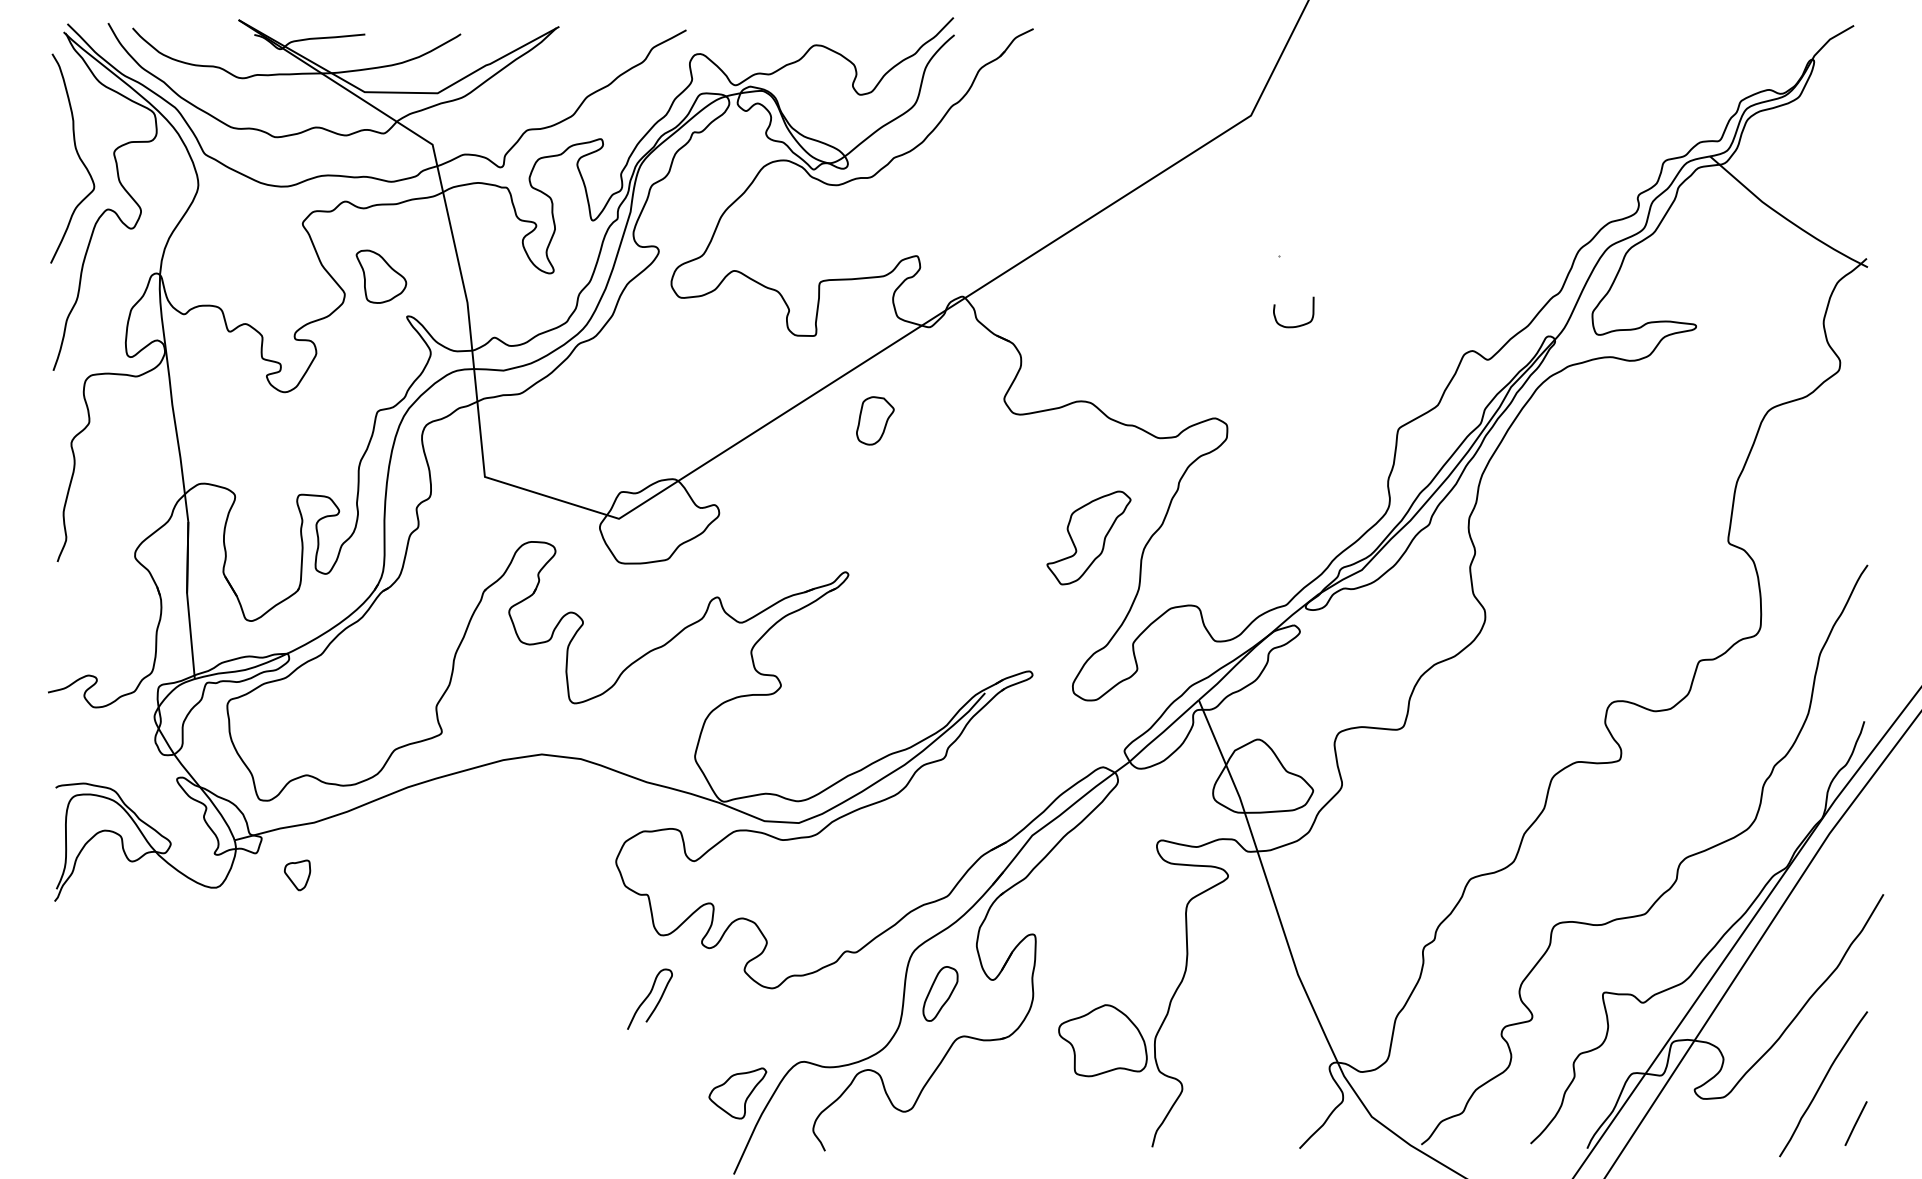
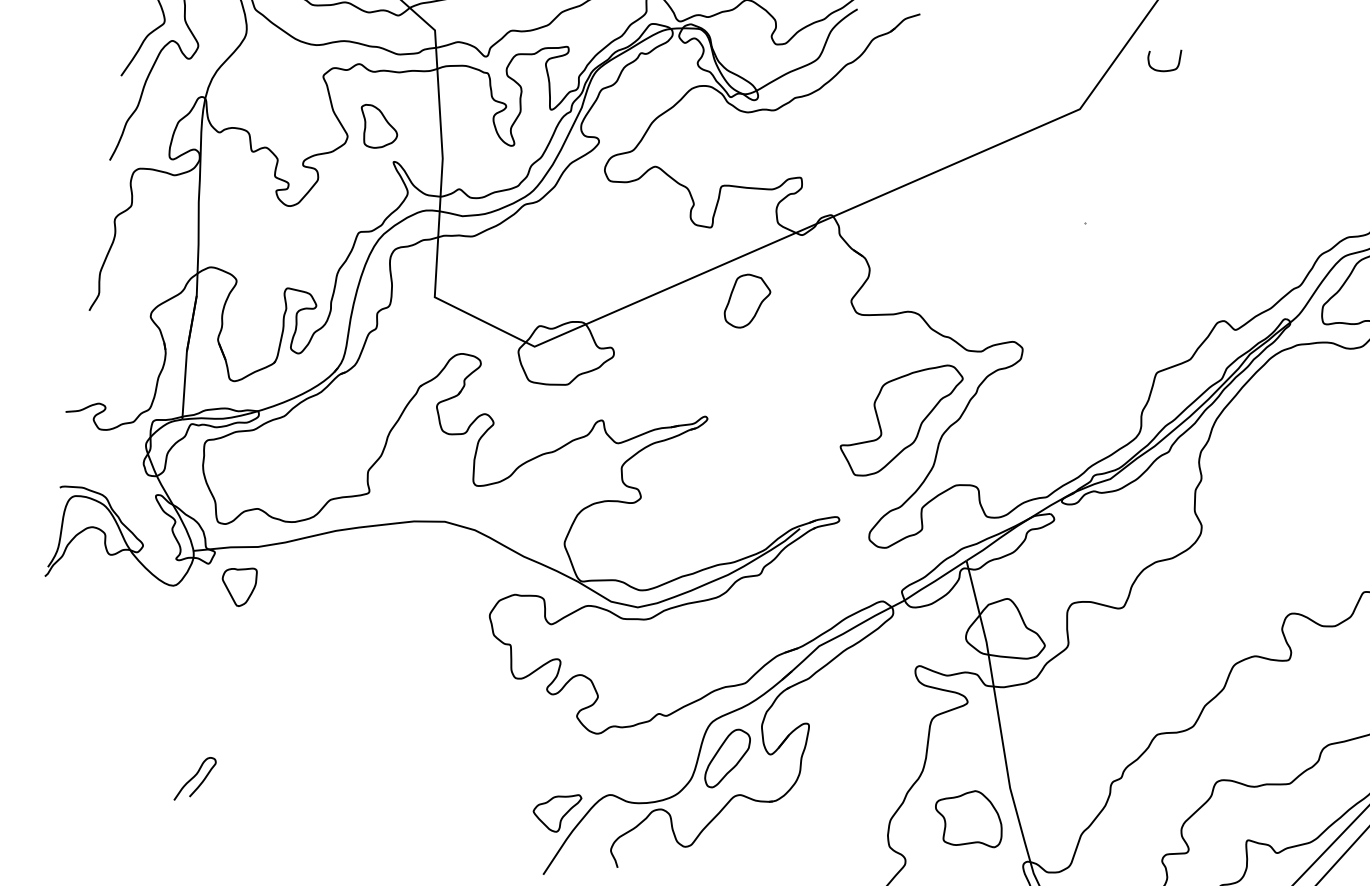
curve: (1296, 325) -> (1164, 70), moved
part: (875, 420) -> (747, 301), size x1.43
part: (1088, 537) -> (900, 419), size x1.67
part: (297, 875) -> (238, 586), size x1.67
part: (940, 993) -> (727, 758), size x1.43
curve: (648, 997) -> (194, 777), moved
part: (1102, 1040) -> (968, 818), moved

